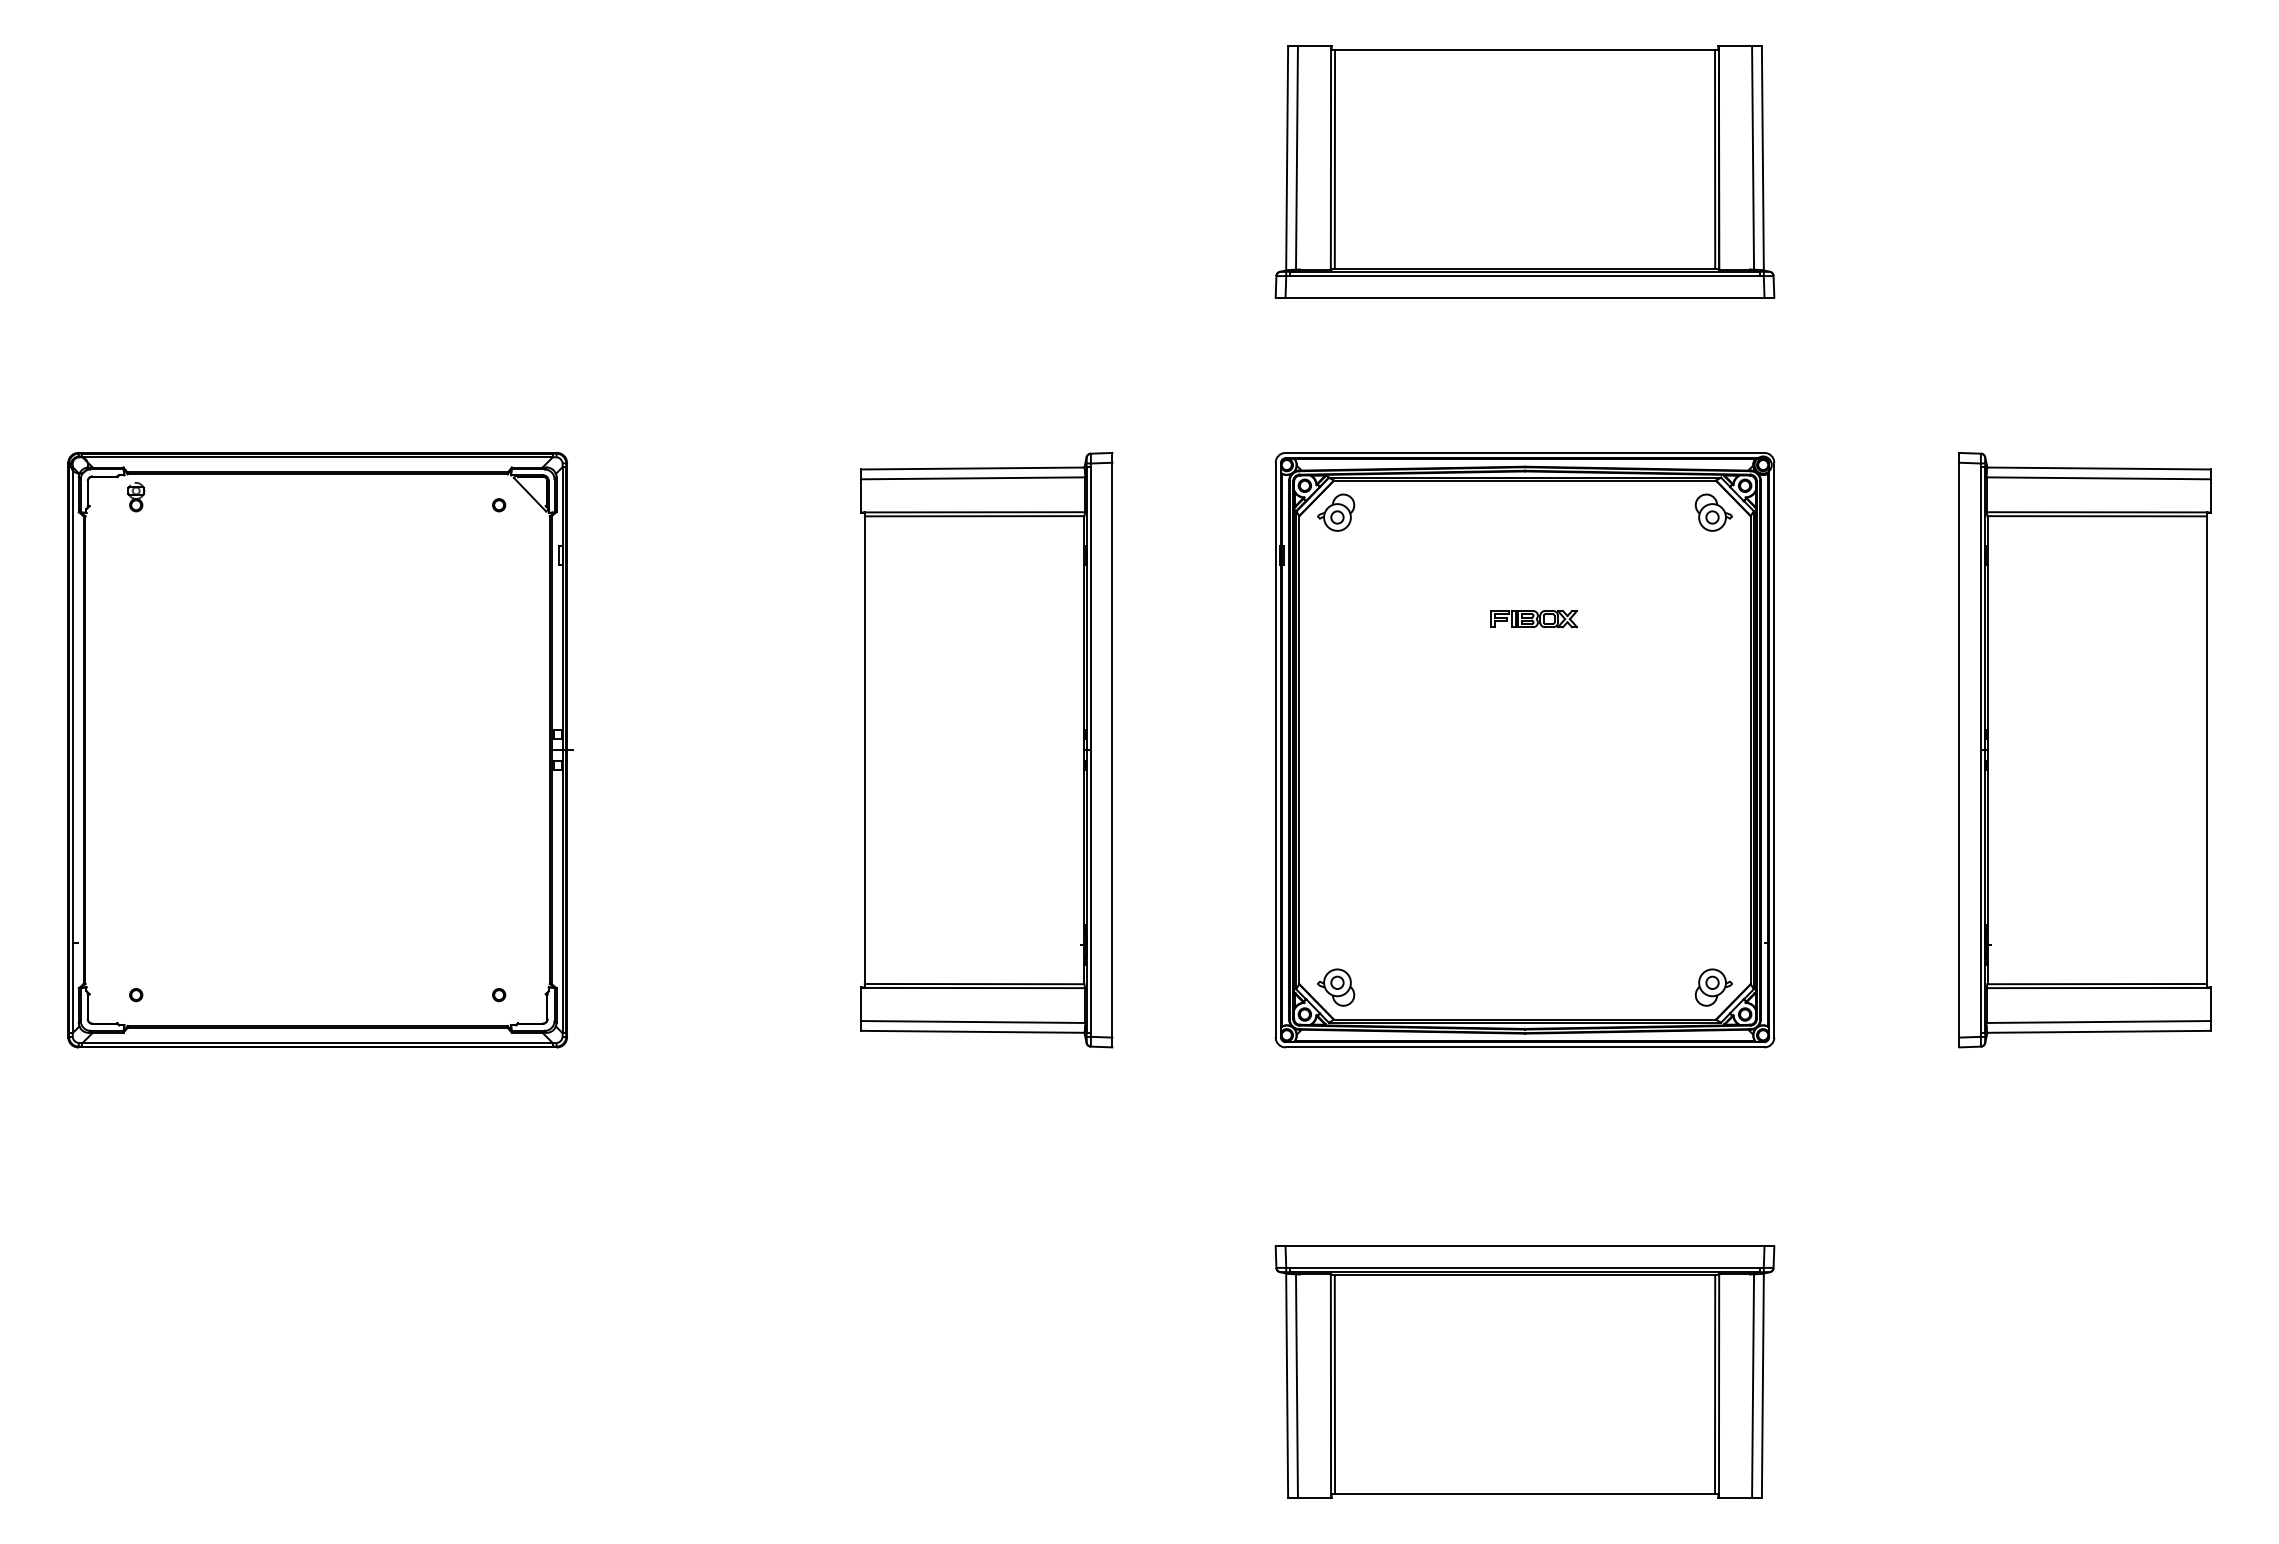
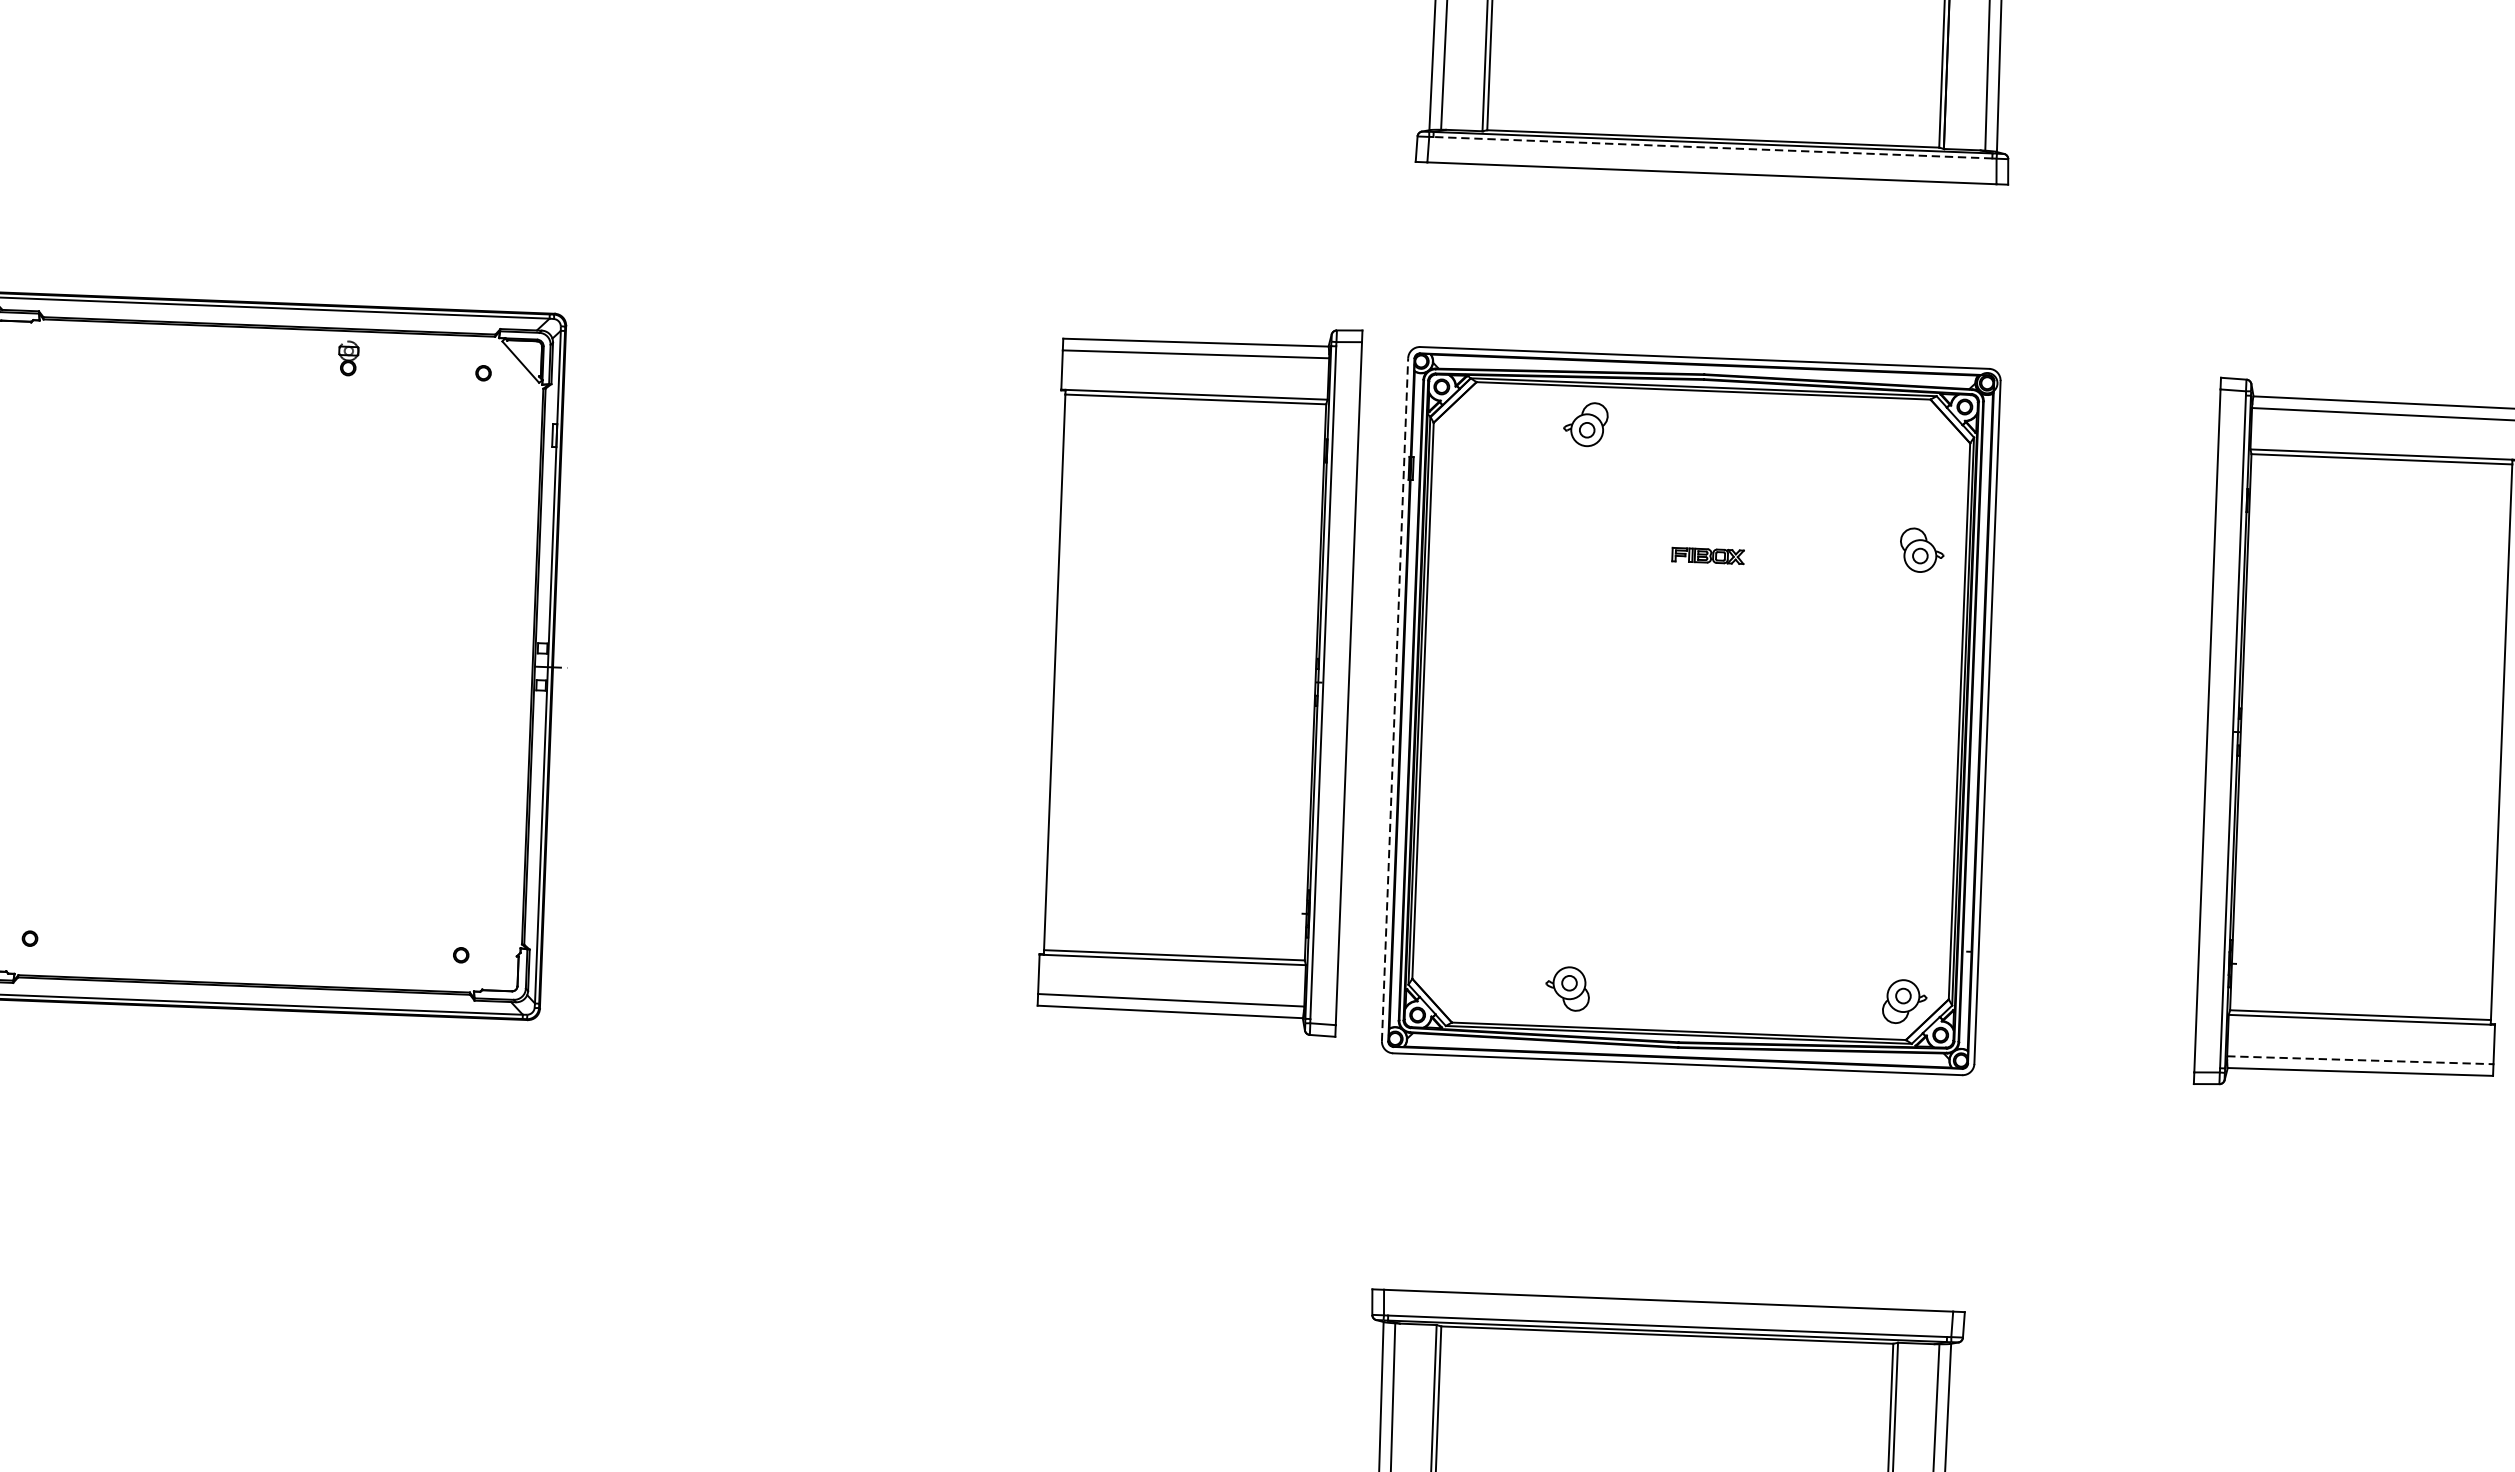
line: (1524, 276) -> (1712, 148), solid -> dashed
part: (136, 497) -> (348, 358), moved
part: (1336, 512) -> (1586, 424), moved
part: (1713, 512) -> (1921, 550), moved
part: (1533, 619) -> (1707, 556), size x0.7
line: (1275, 749) -> (1394, 698), solid -> dashed
part: (986, 750) -> (1199, 678), moved
part: (1336, 987) -> (1568, 988), moved
line: (2099, 1022) -> (2361, 1060), solid -> dashed

